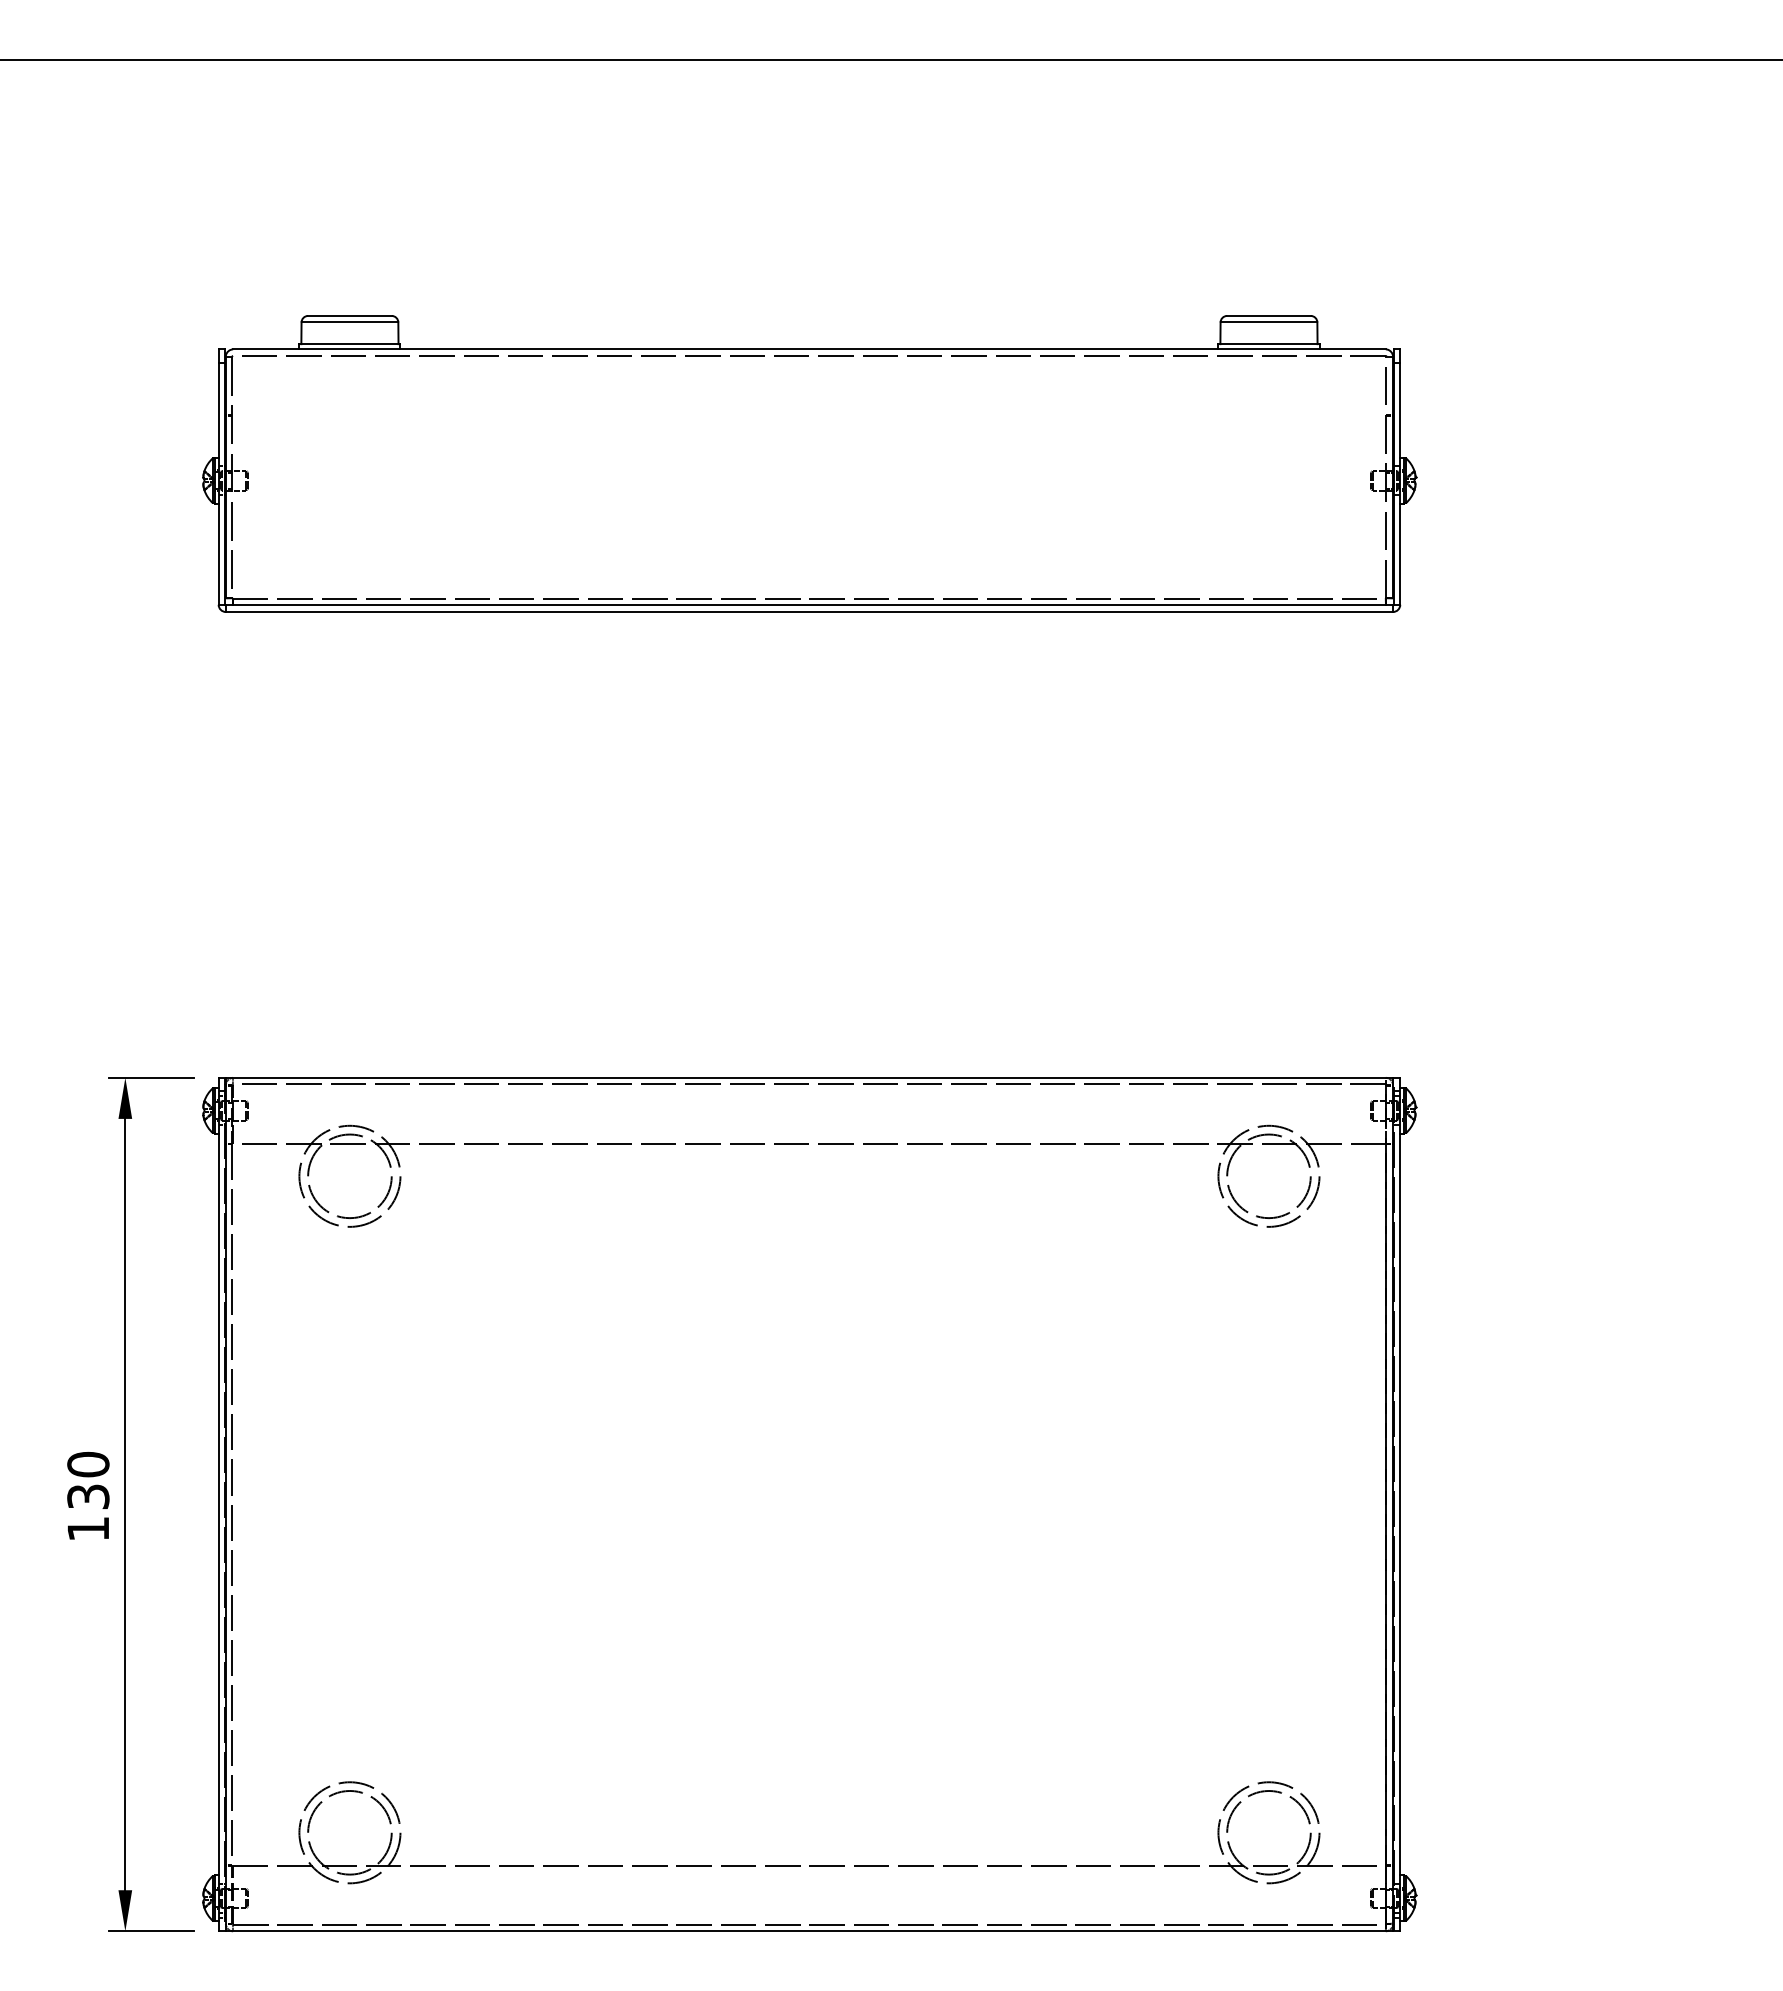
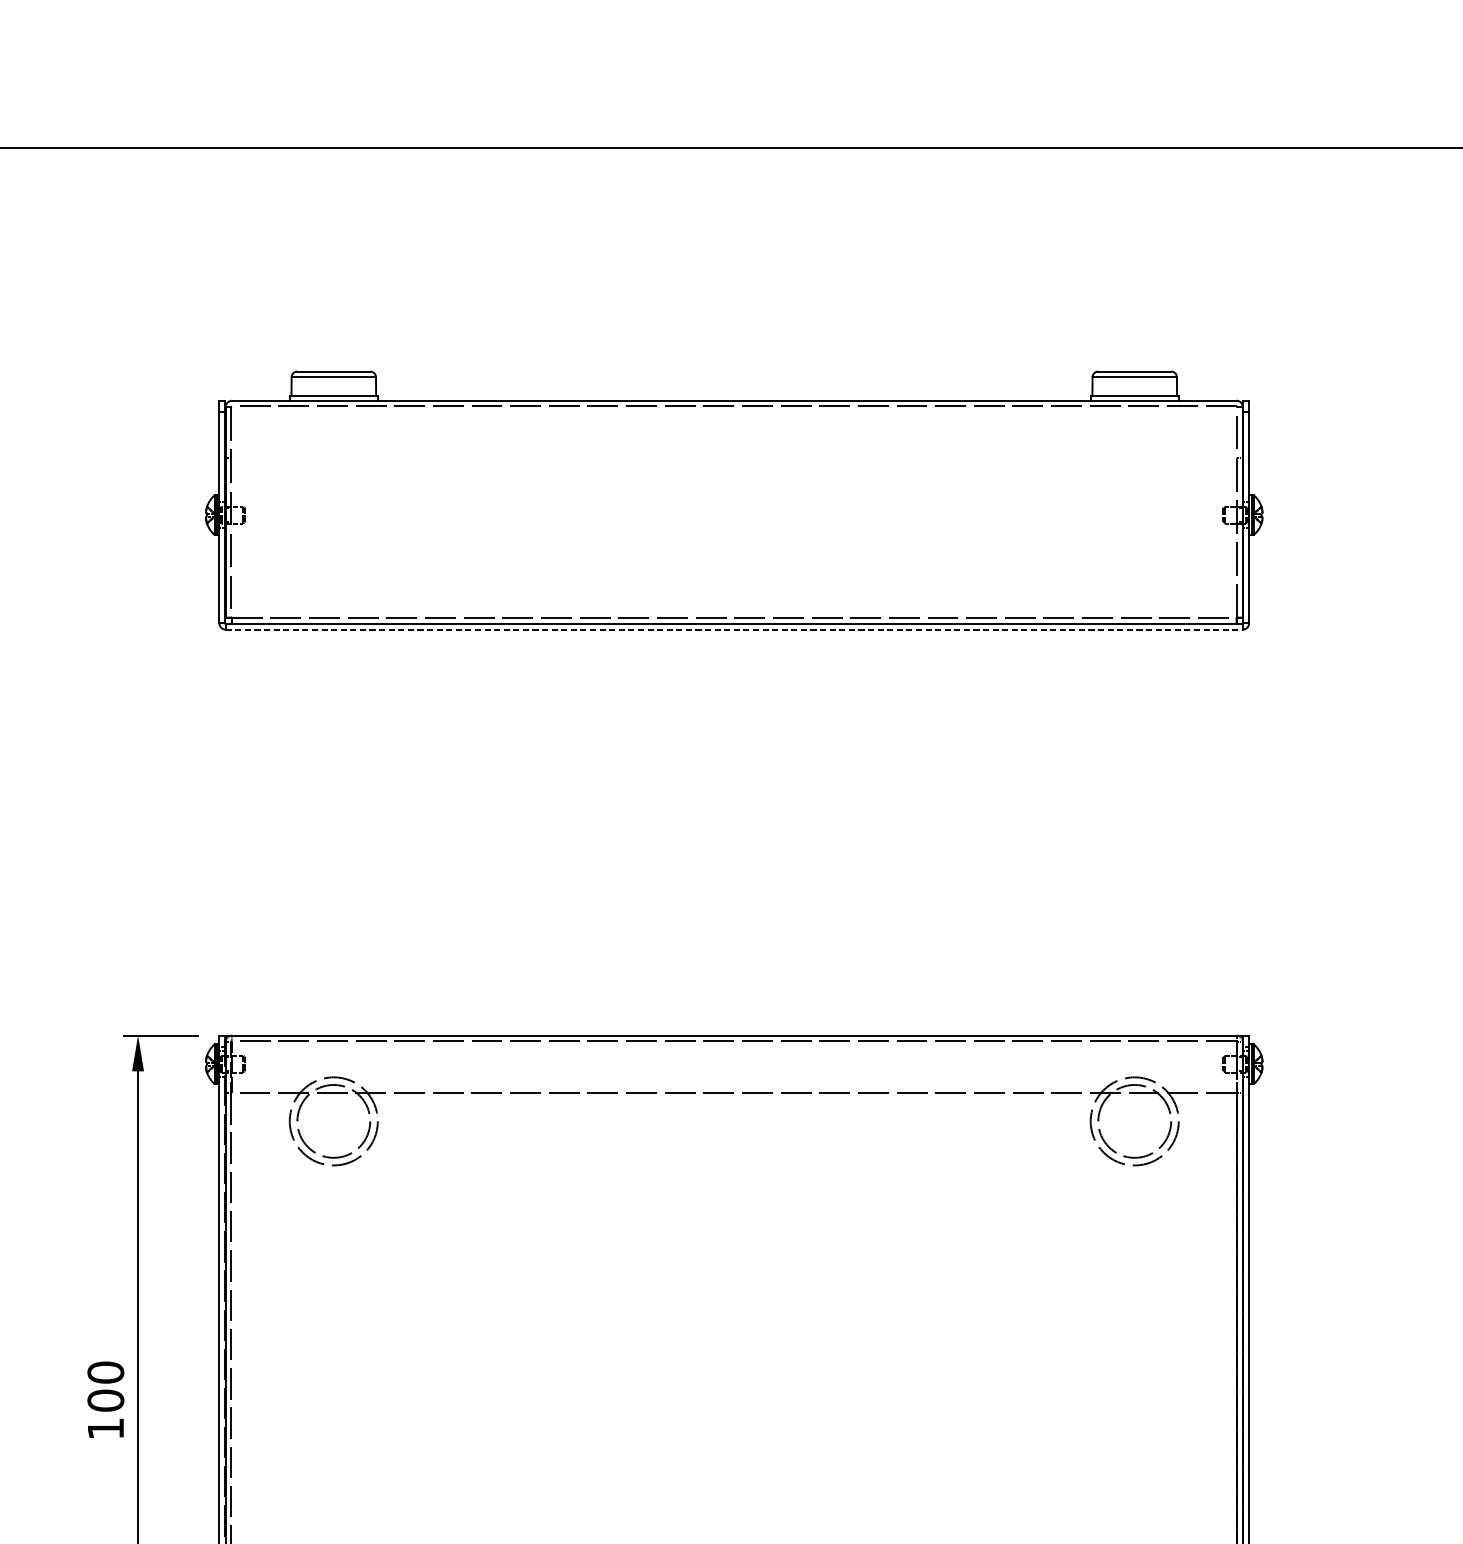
line: (809, 612) -> (734, 630), solid -> dashed
text: (88, 1496) -> (105, 1400), 130 -> 100

